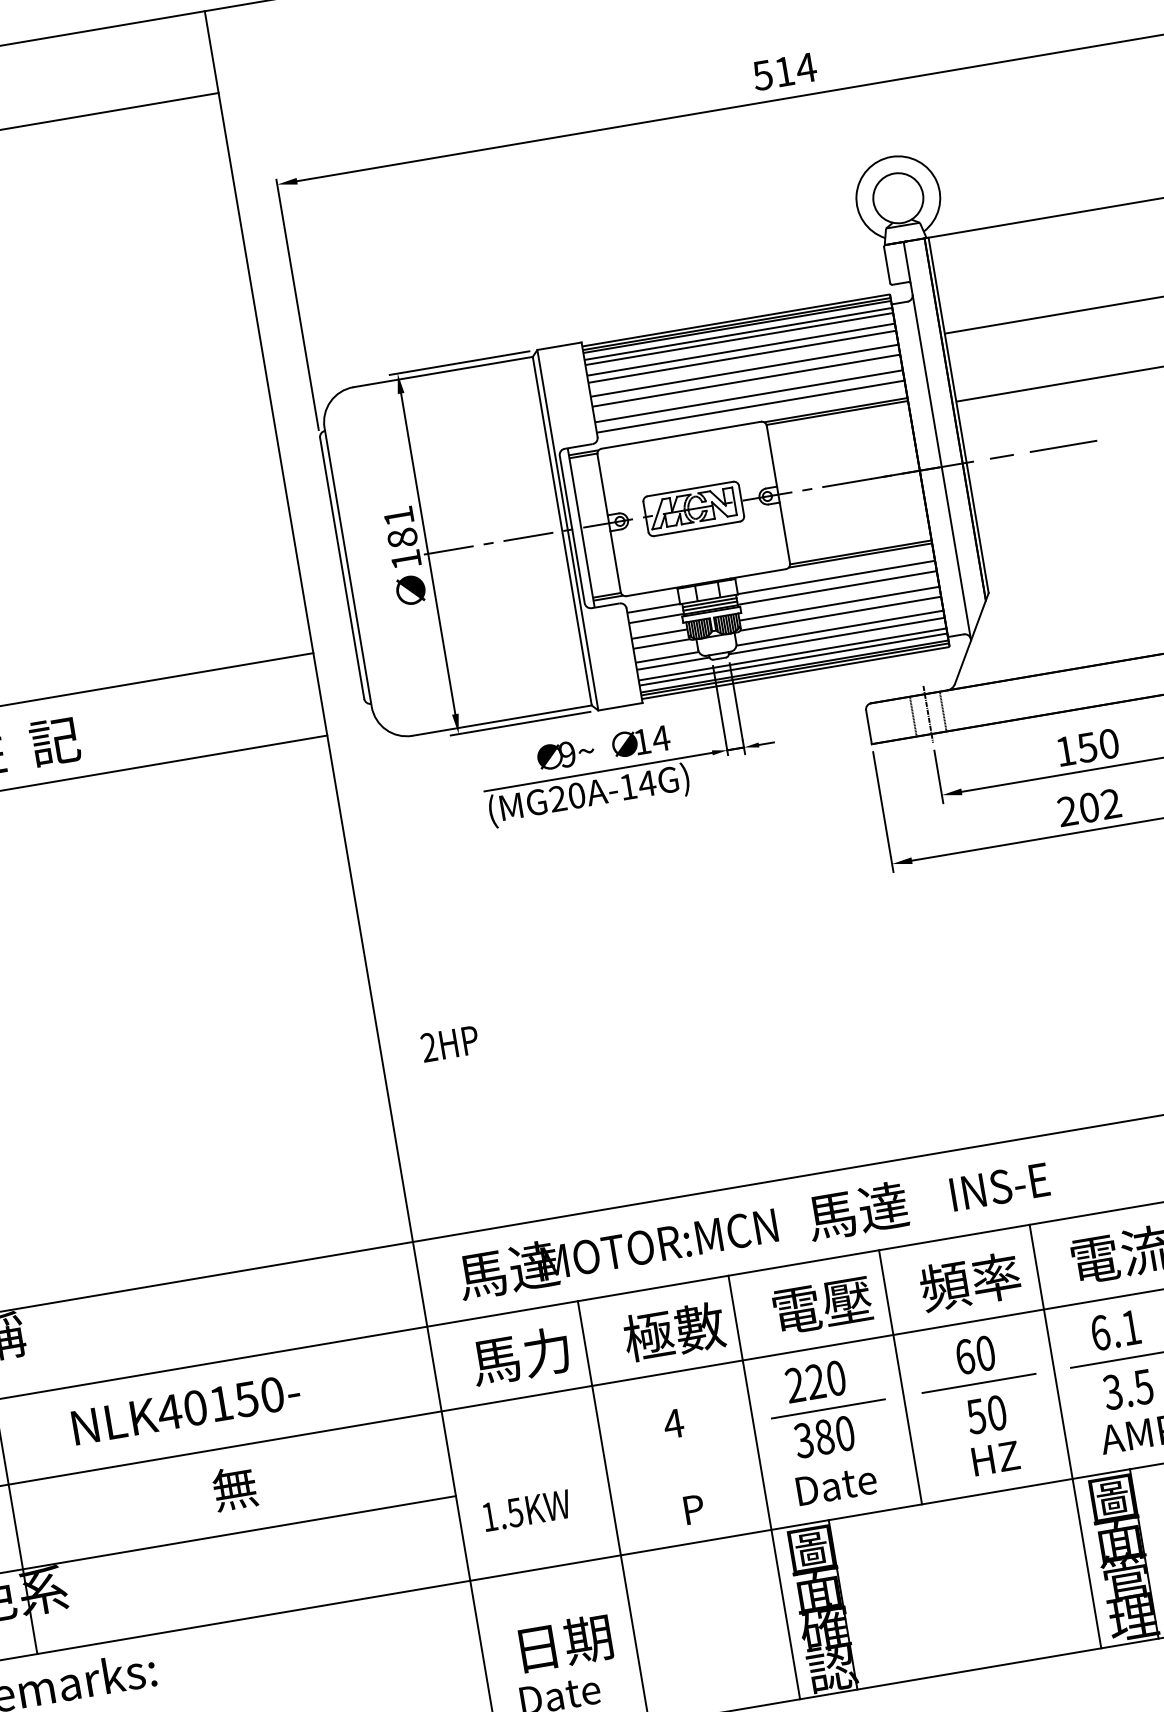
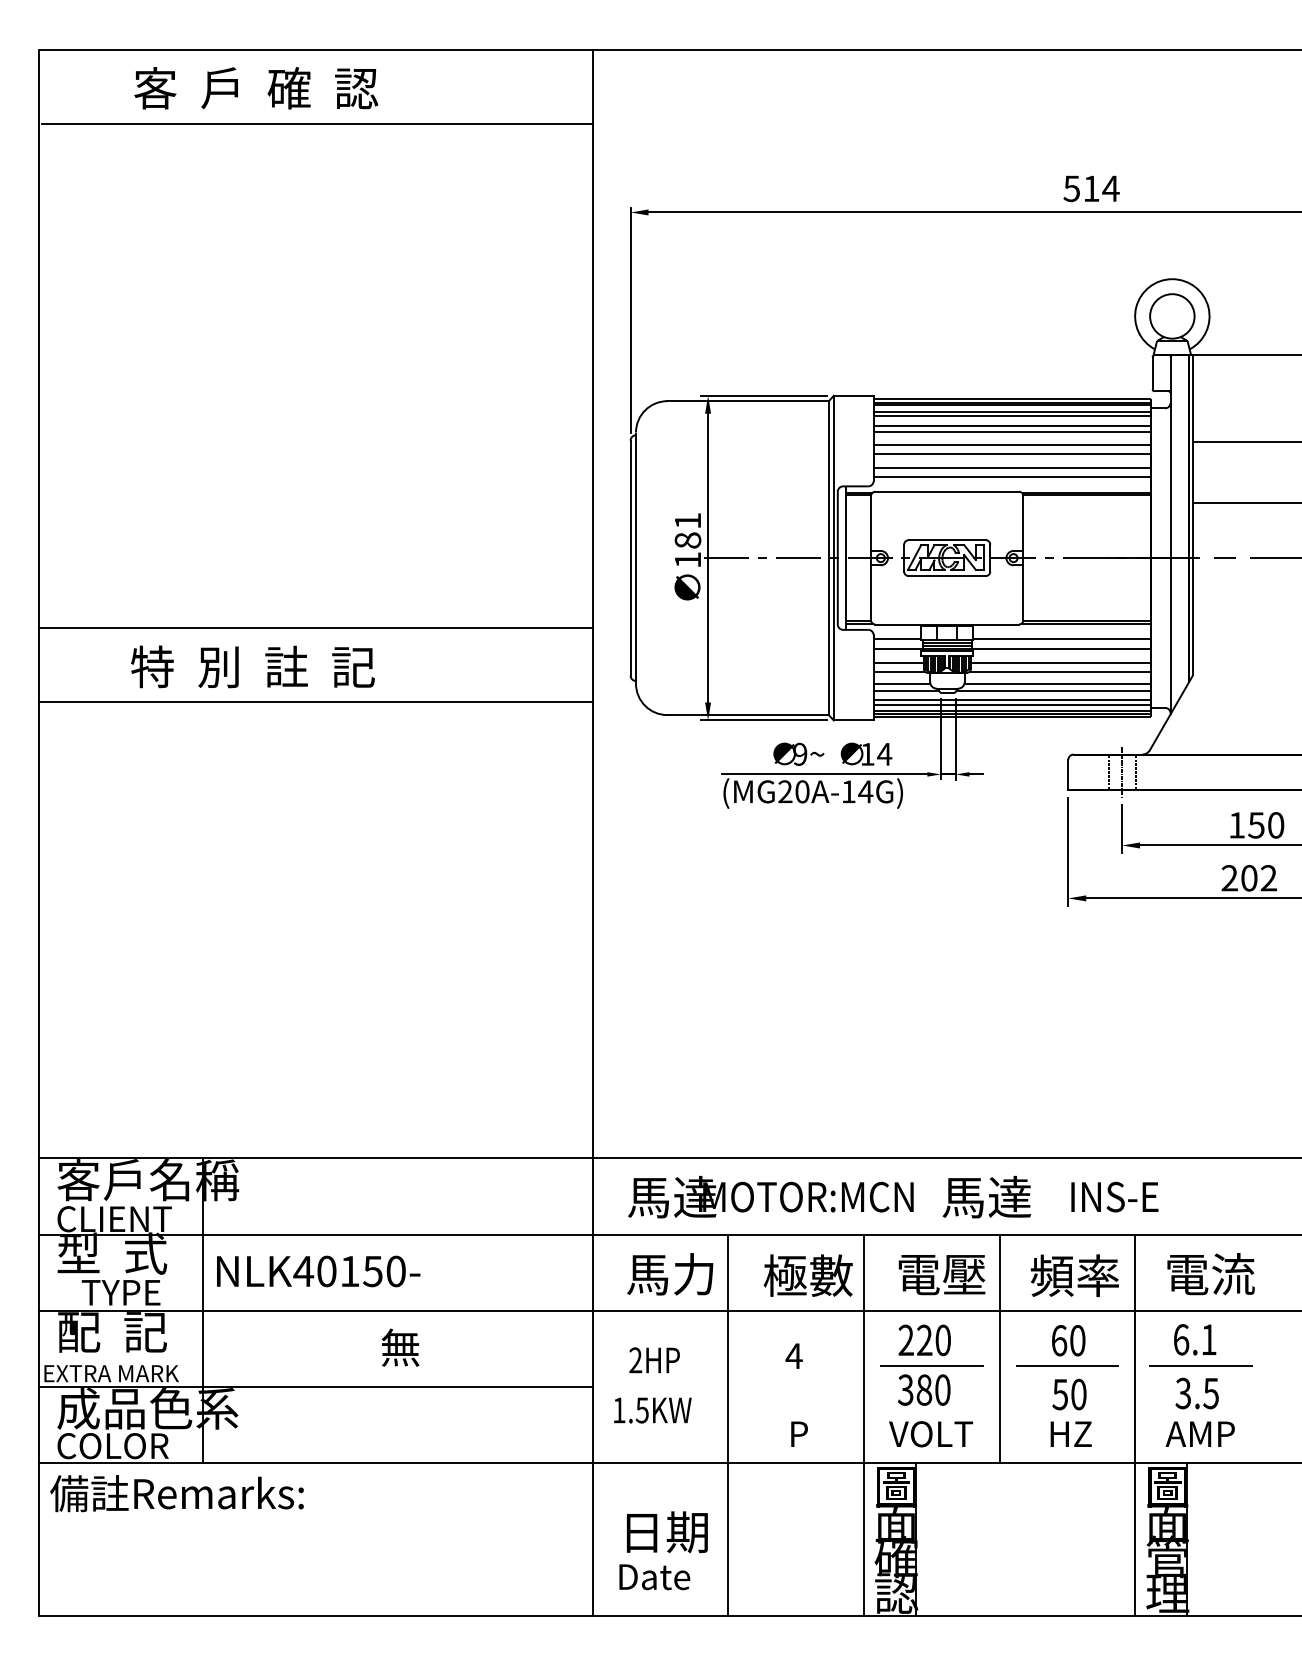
text: (449, 1044) -> (654, 1360), moved
text: (186, 1409) -> (318, 1271), moved
text: (840, 1485) -> (931, 1434), Date -> VOLT

